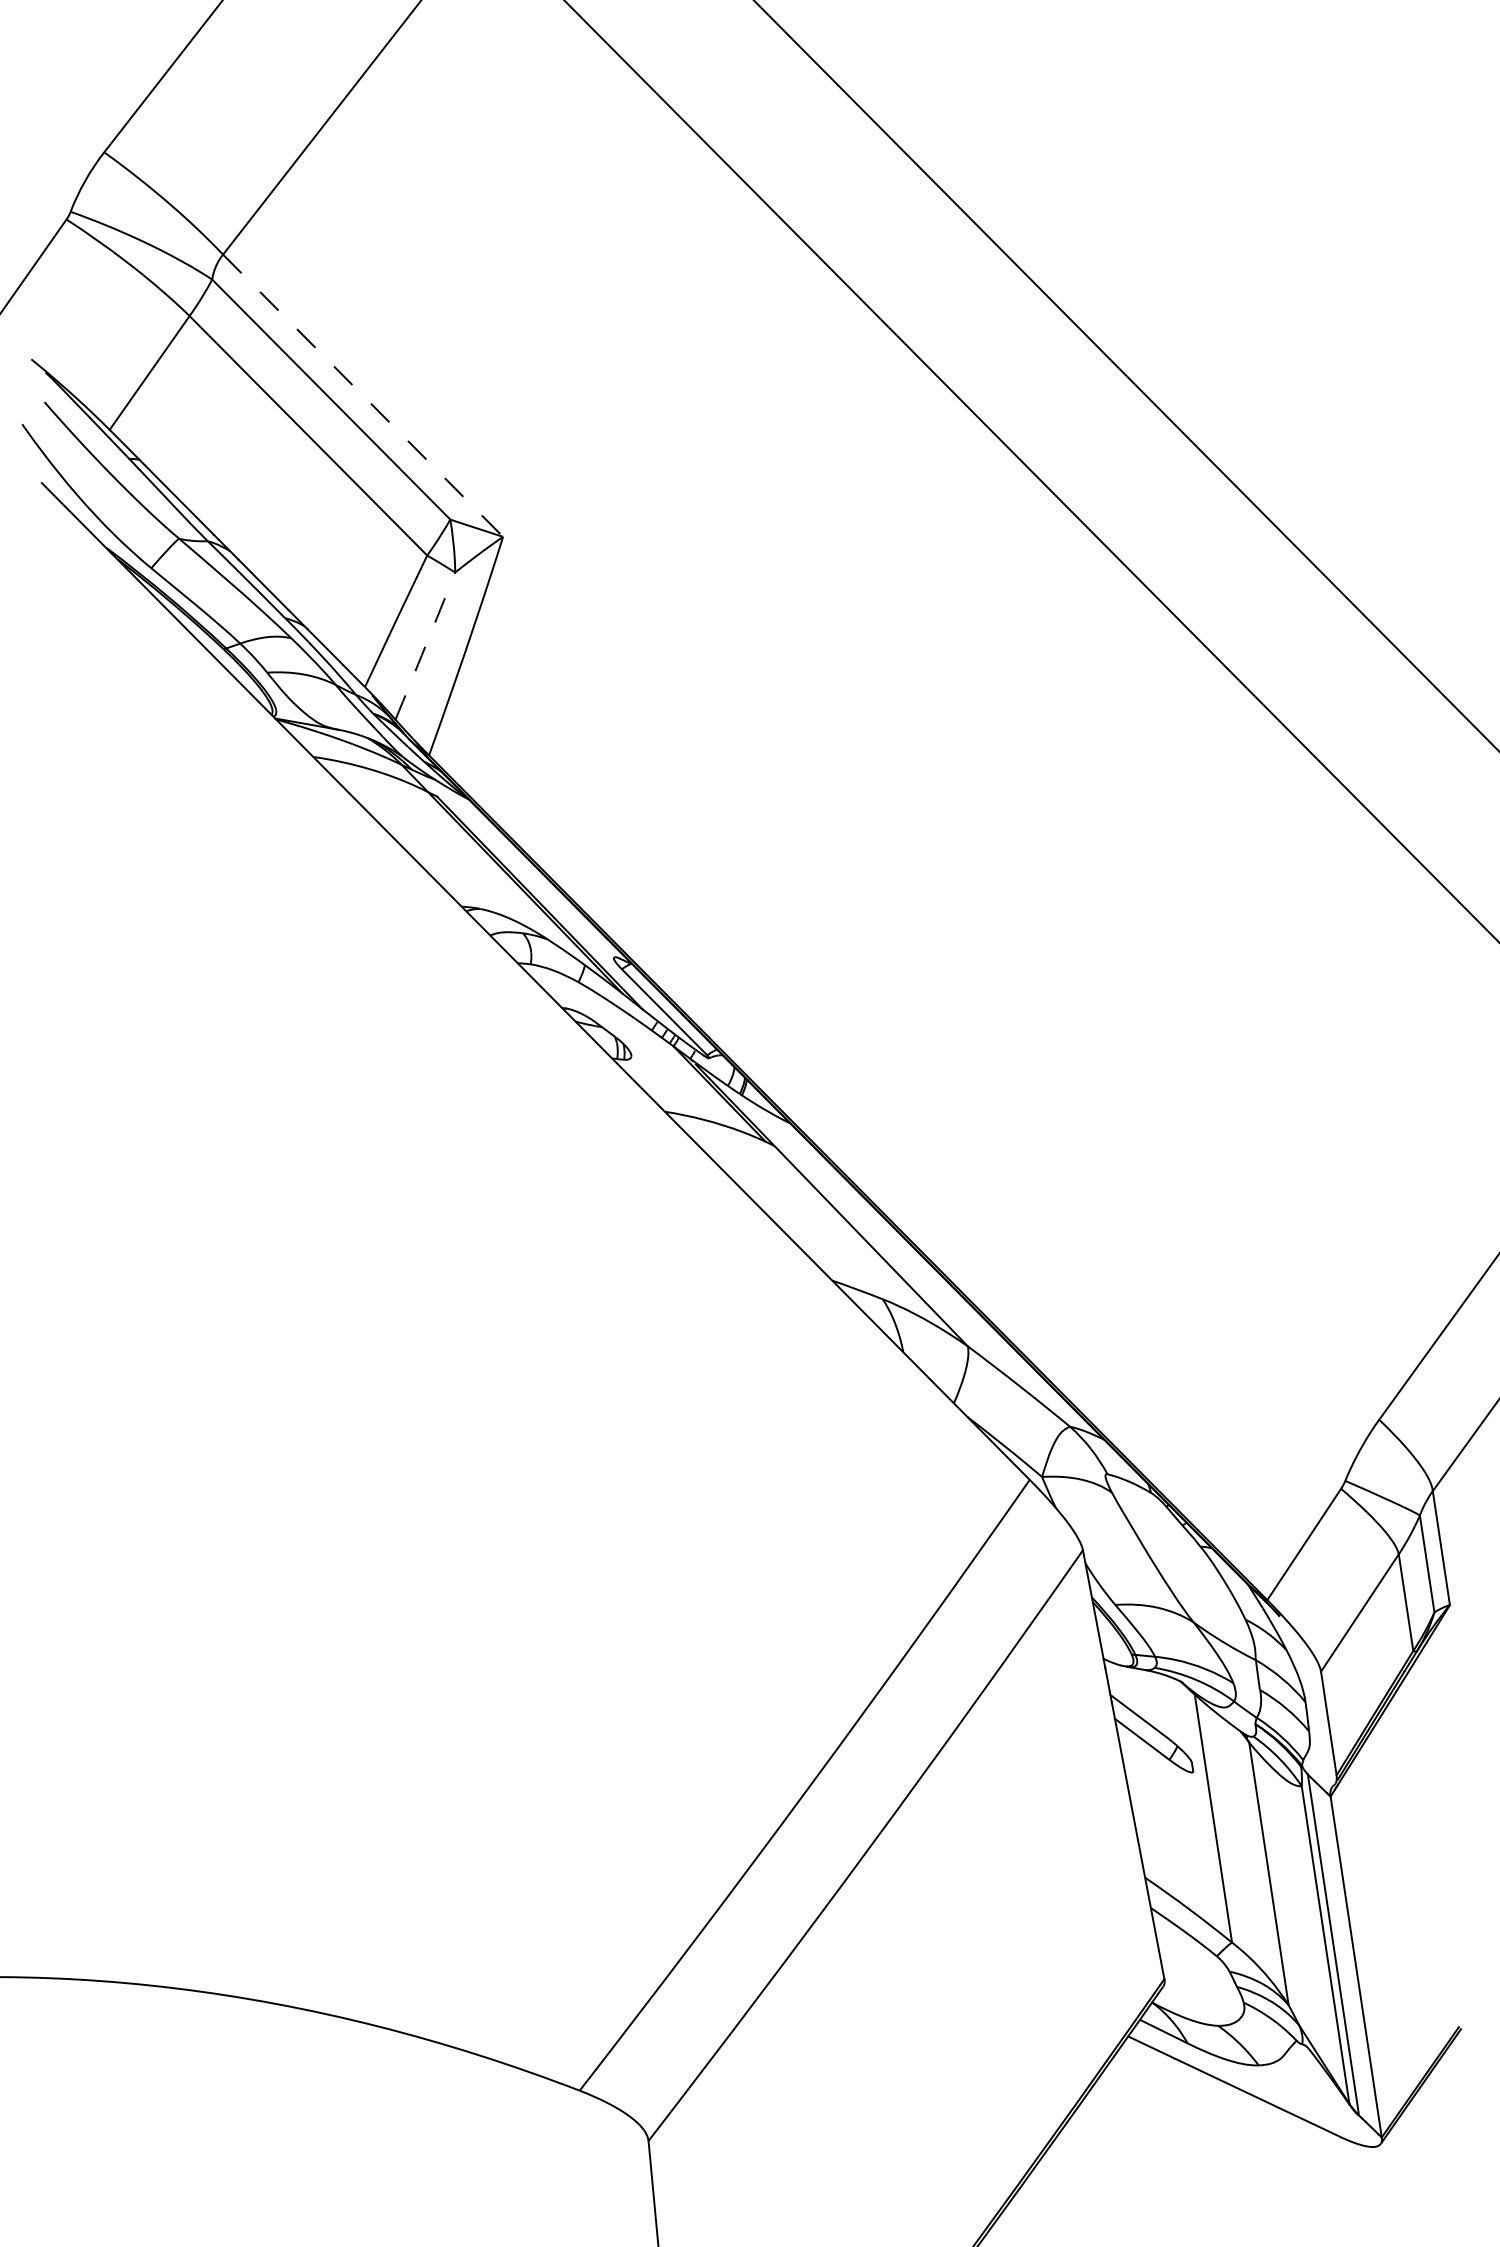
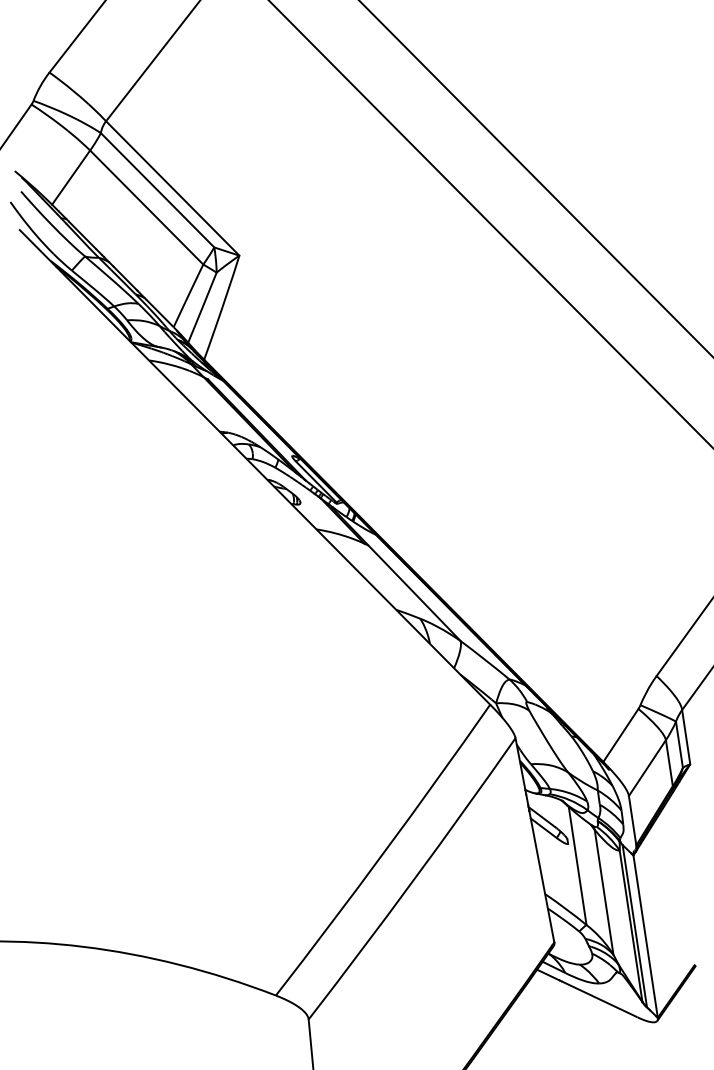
line: (362, 395) -> (172, 188), dashed -> solid
arc: (425, 645) -> (202, 307), dashed -> solid

